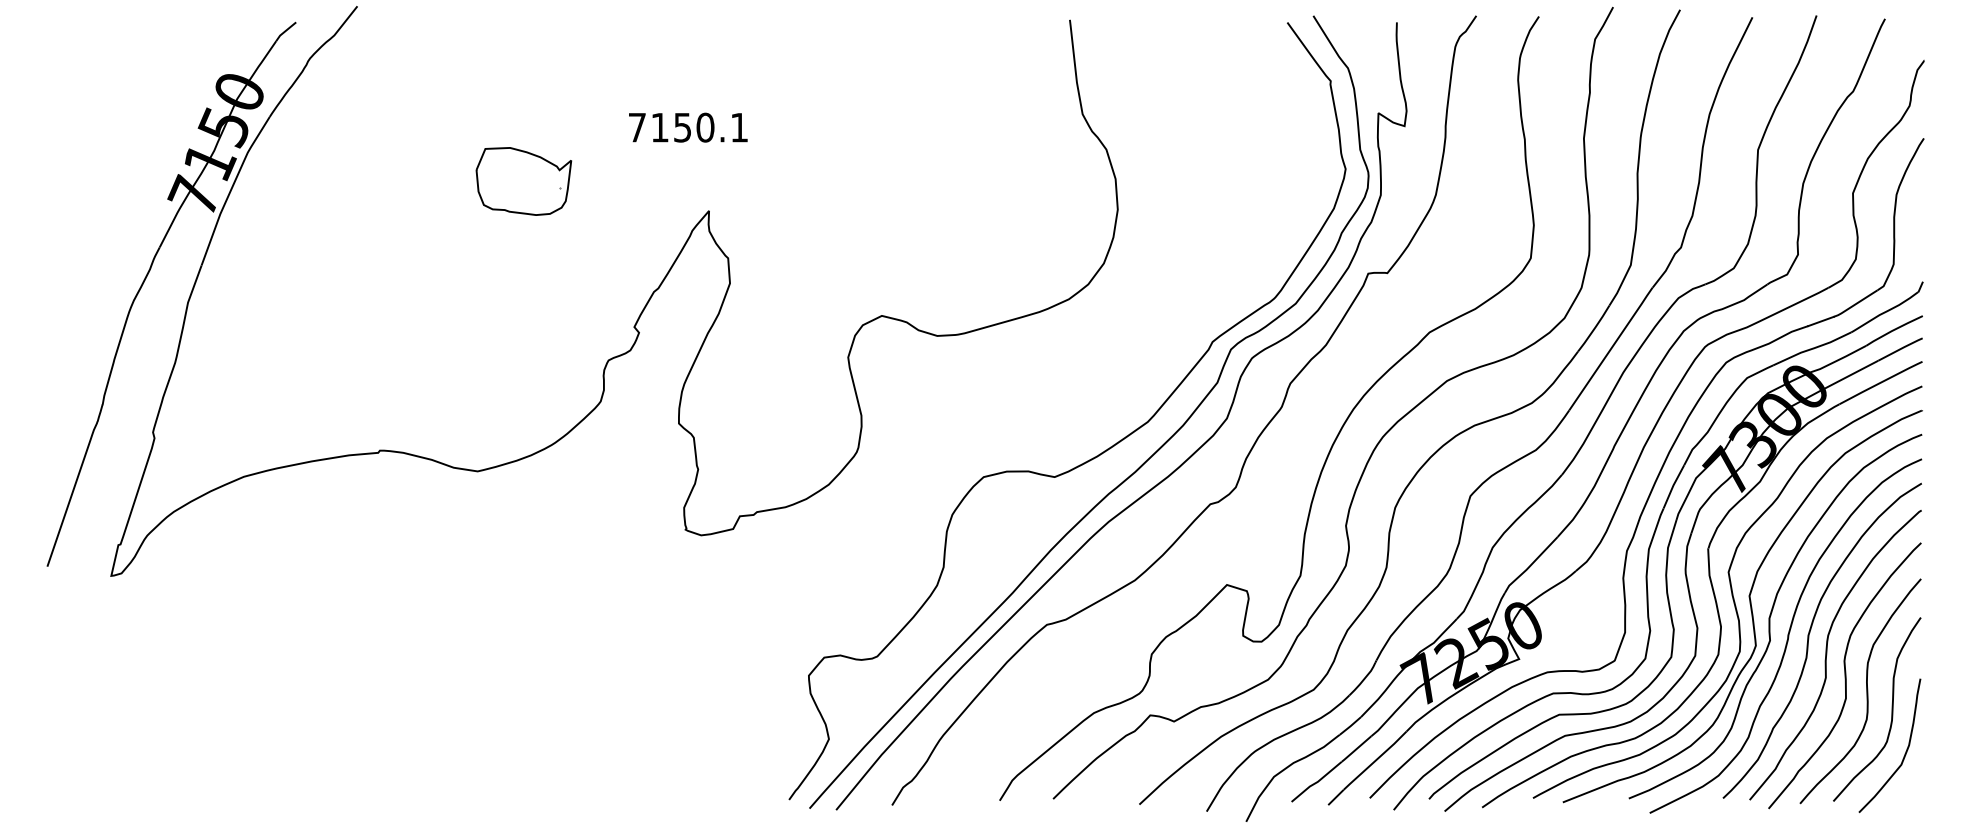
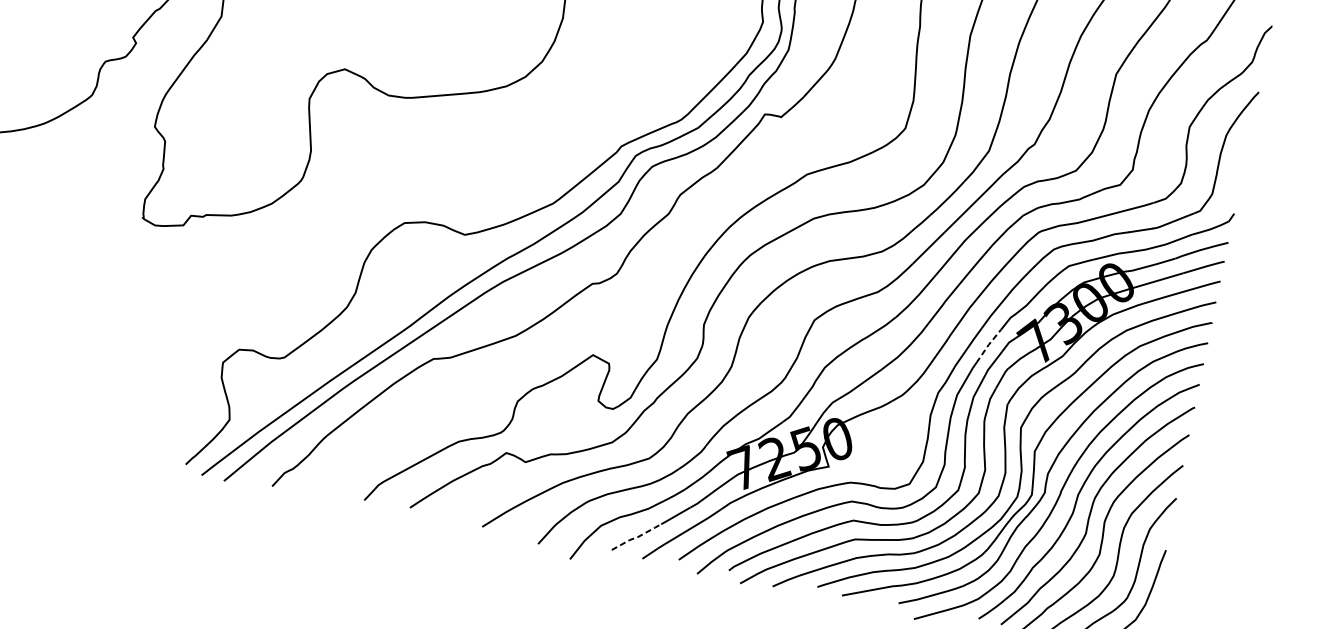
line: (1673, 485) -> (988, 345), solid -> dashed
line: (1317, 782) -> (637, 537), solid -> dashed

